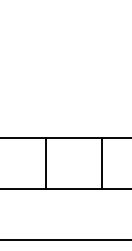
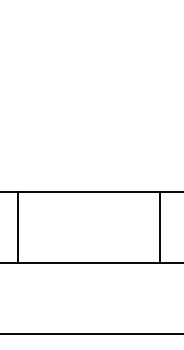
line: (46, 162) -> (18, 226), moved
line: (101, 162) -> (159, 226), moved

